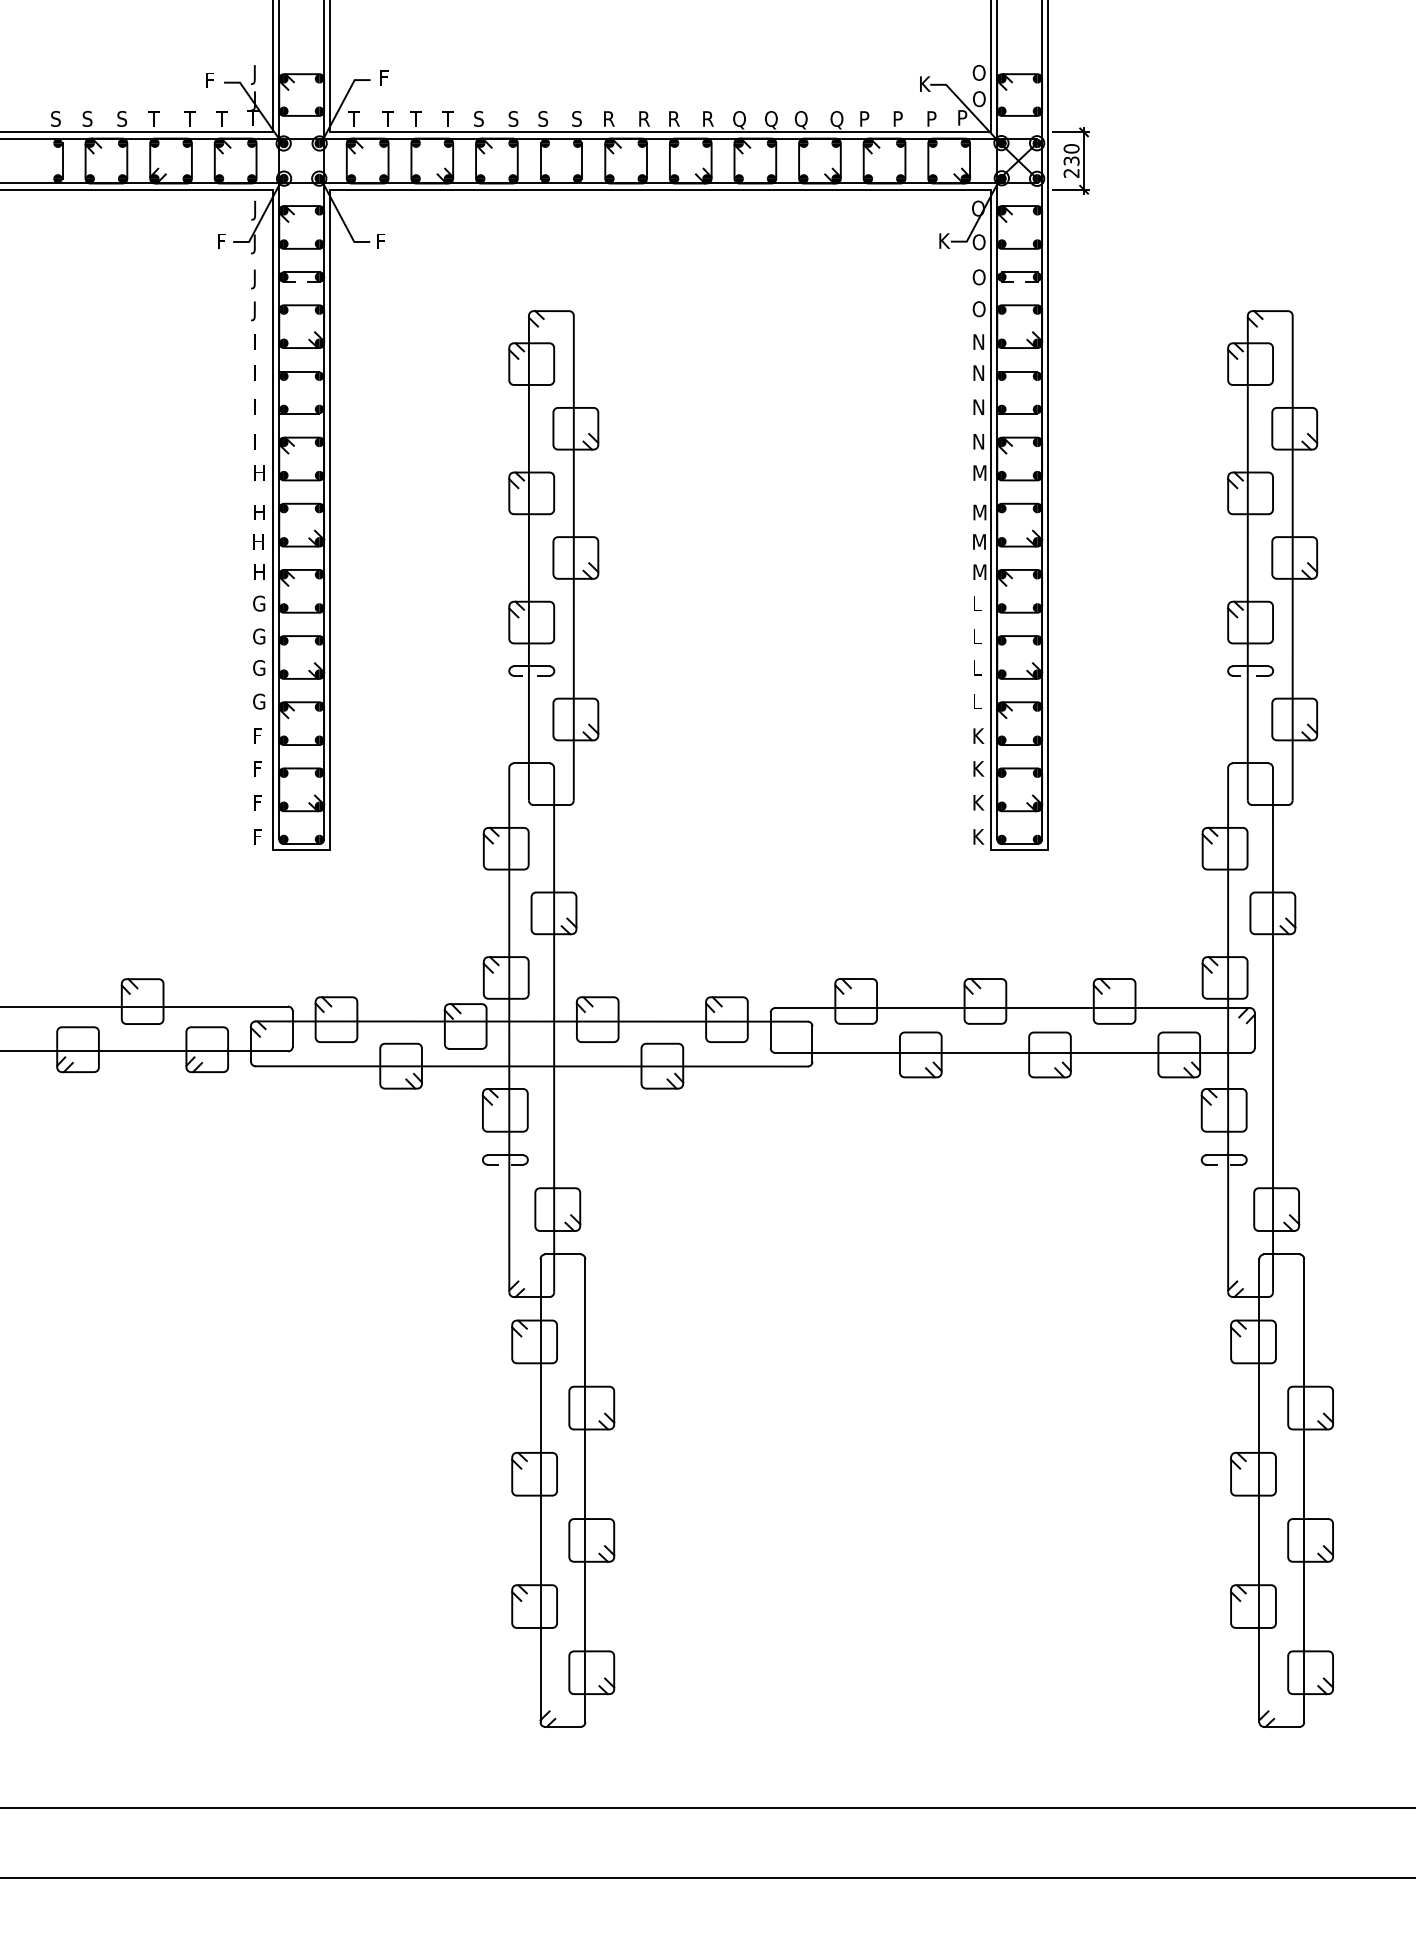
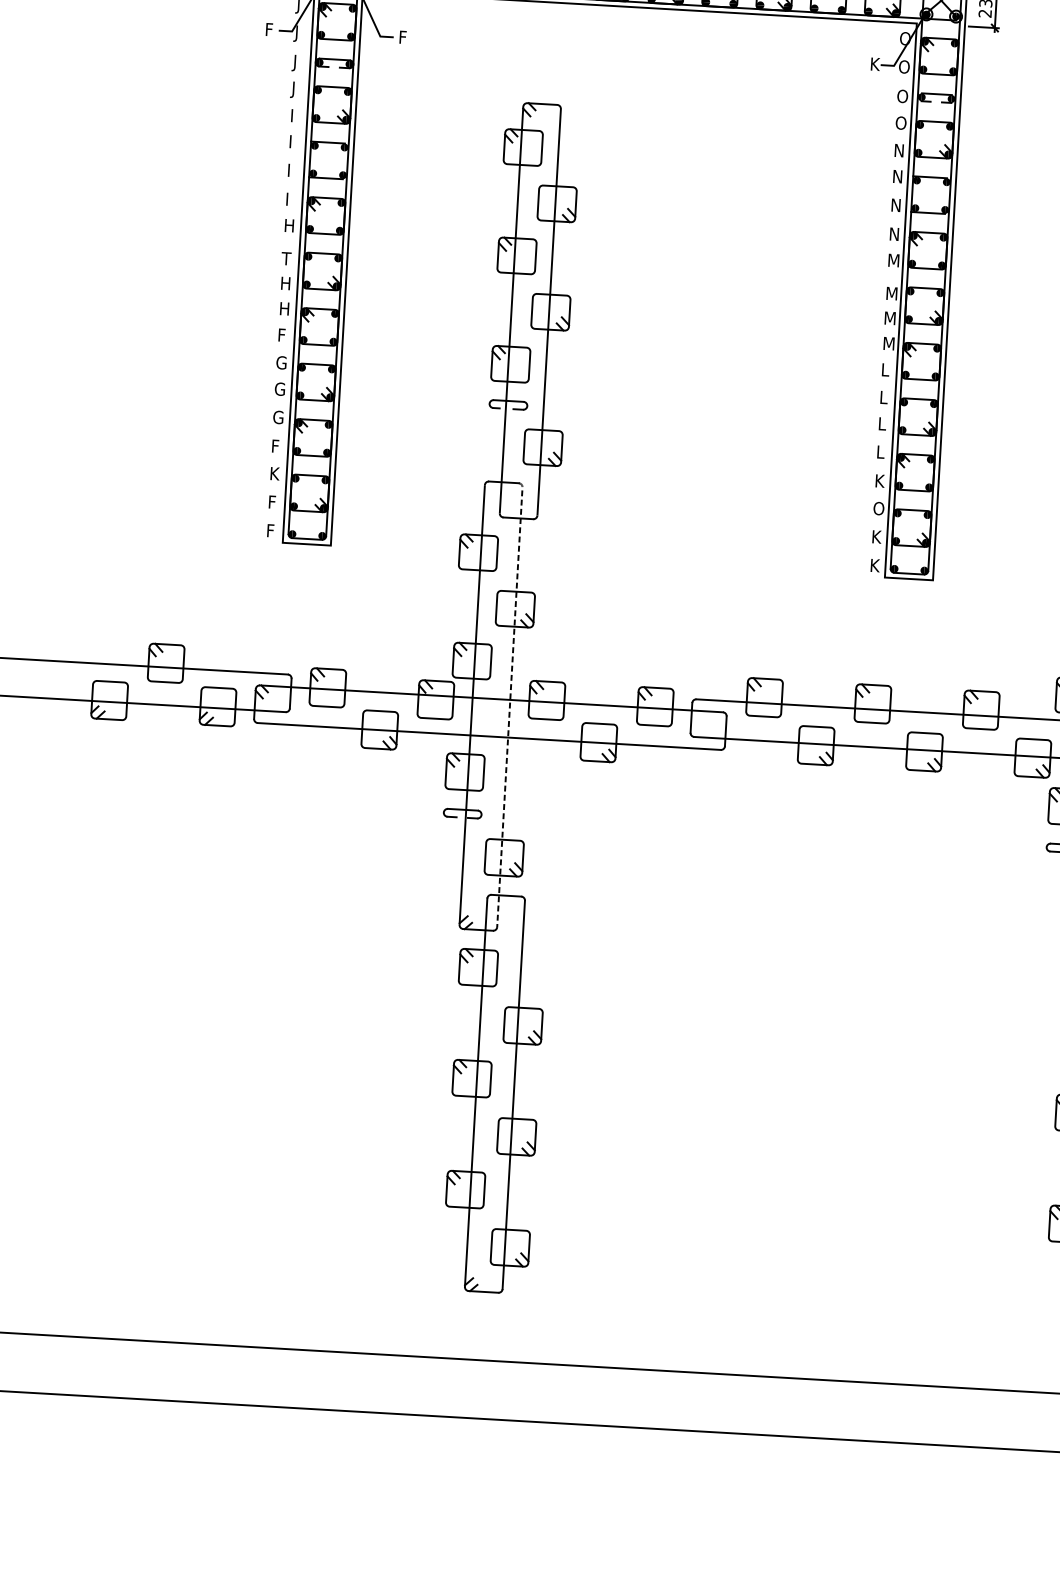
text: (258, 512) -> (286, 258), H -> T
text: (259, 603) -> (283, 335), G -> F
text: (258, 768) -> (274, 473), F -> K
text: (978, 768) -> (878, 508), K -> O
line: (554, 1022) -> (510, 700), solid -> dashed

